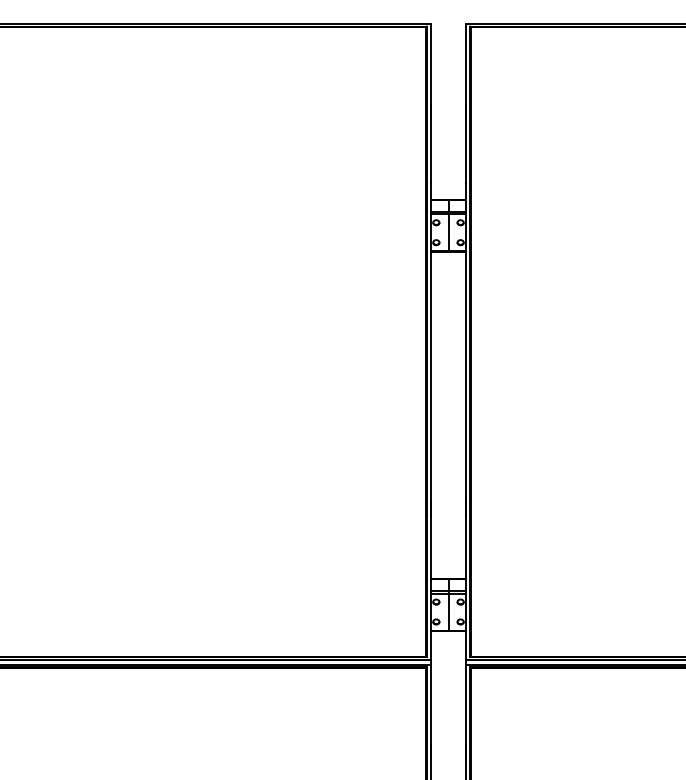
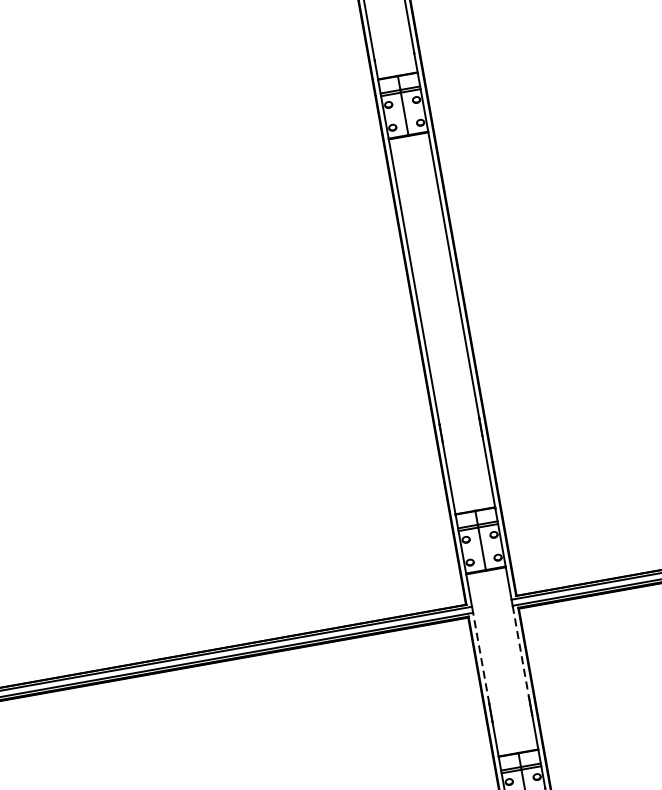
line: (431, 704) -> (481, 658), solid -> dashed
line: (465, 704) -> (520, 651), solid -> dashed

